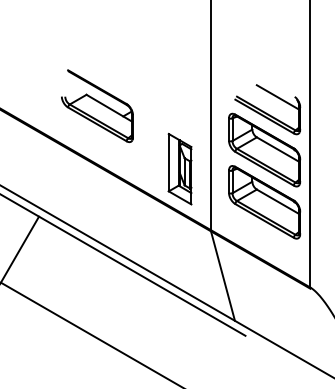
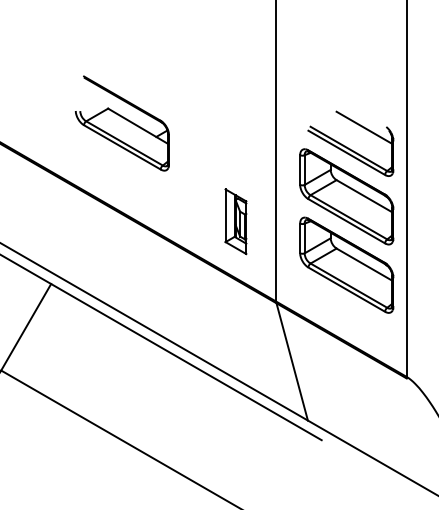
part: (97, 106) -> (122, 123), moved
part: (179, 168) -> (235, 220), size x0.7

